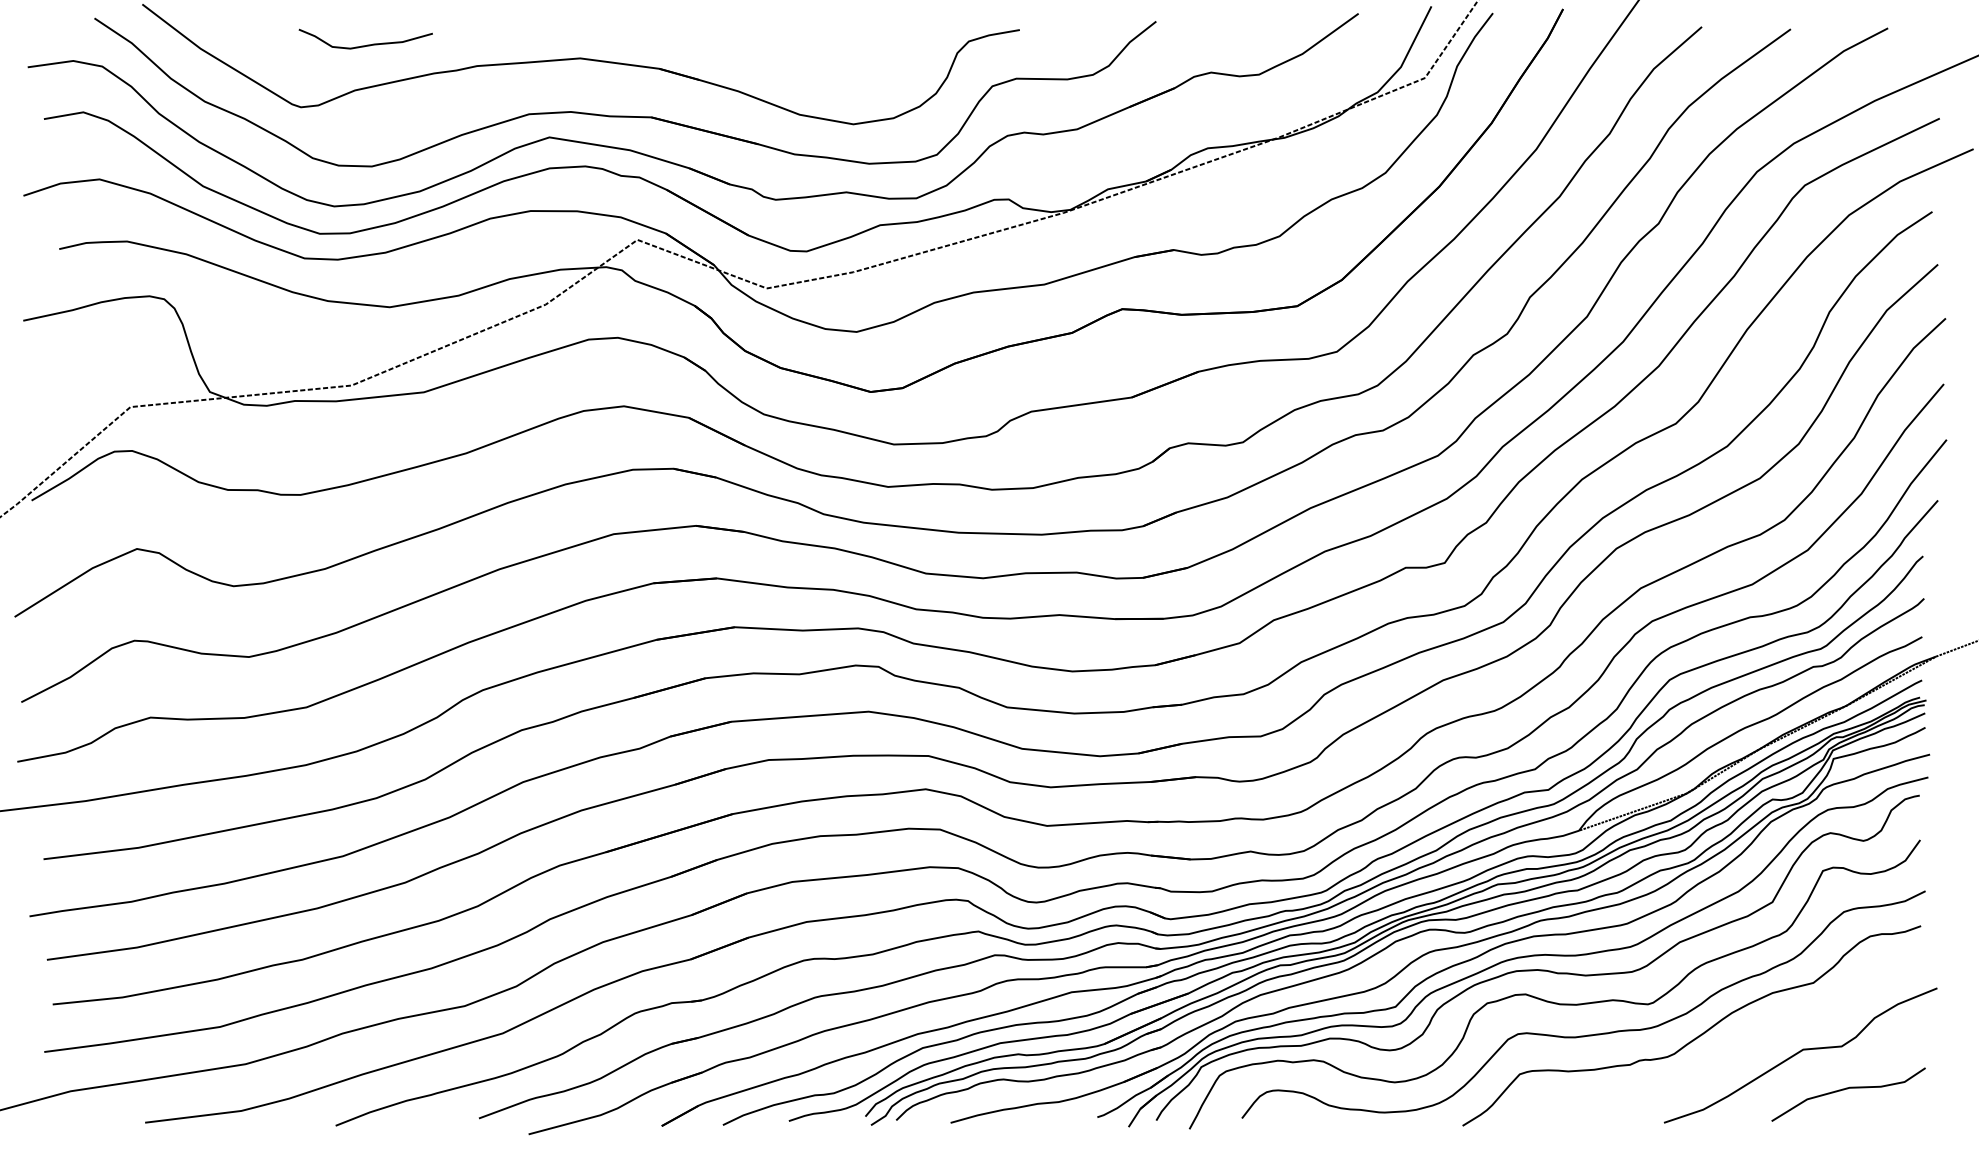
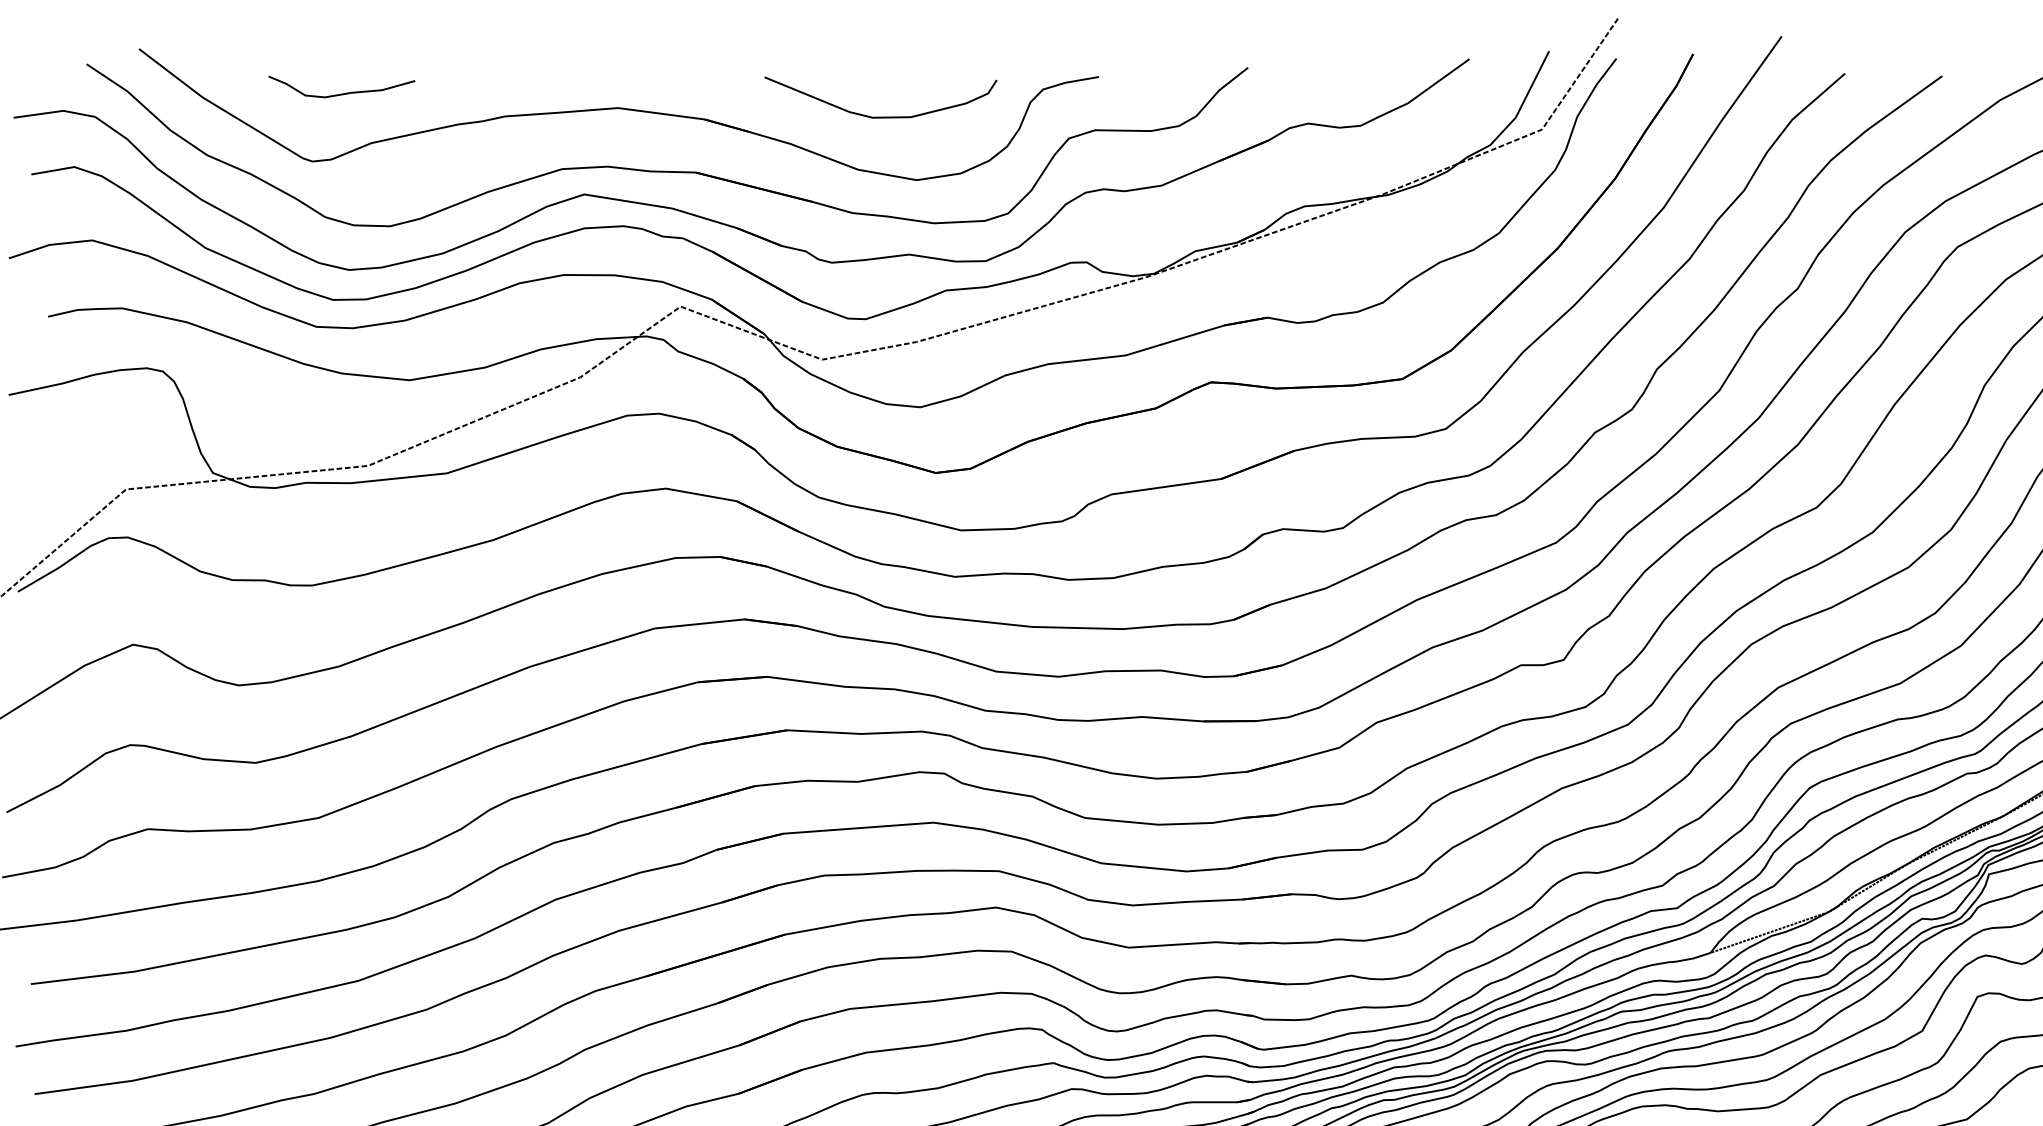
part: (367, 44) -> (343, 92), moved
part: (820, 66) -> (880, 116), added

